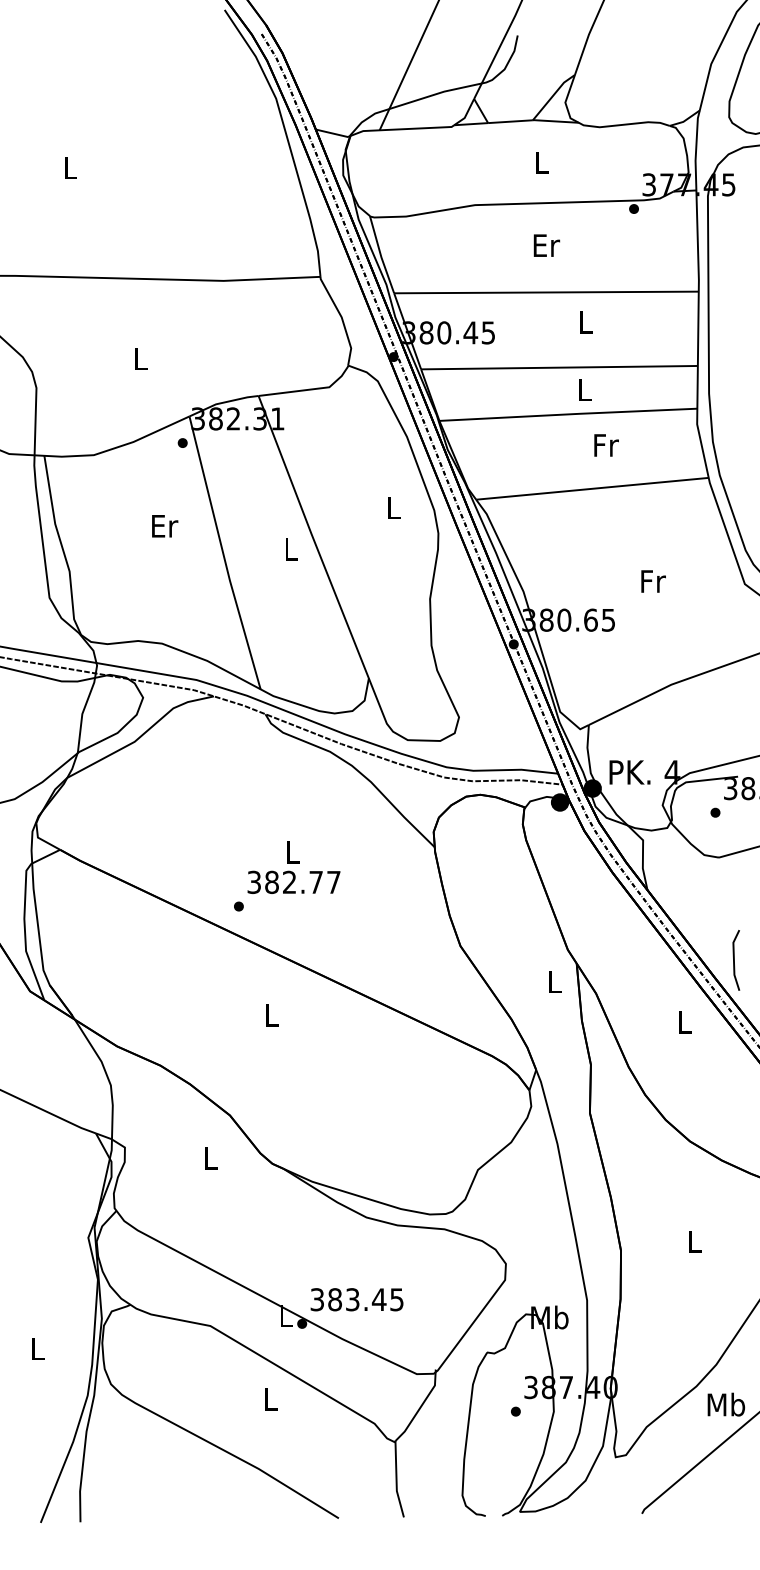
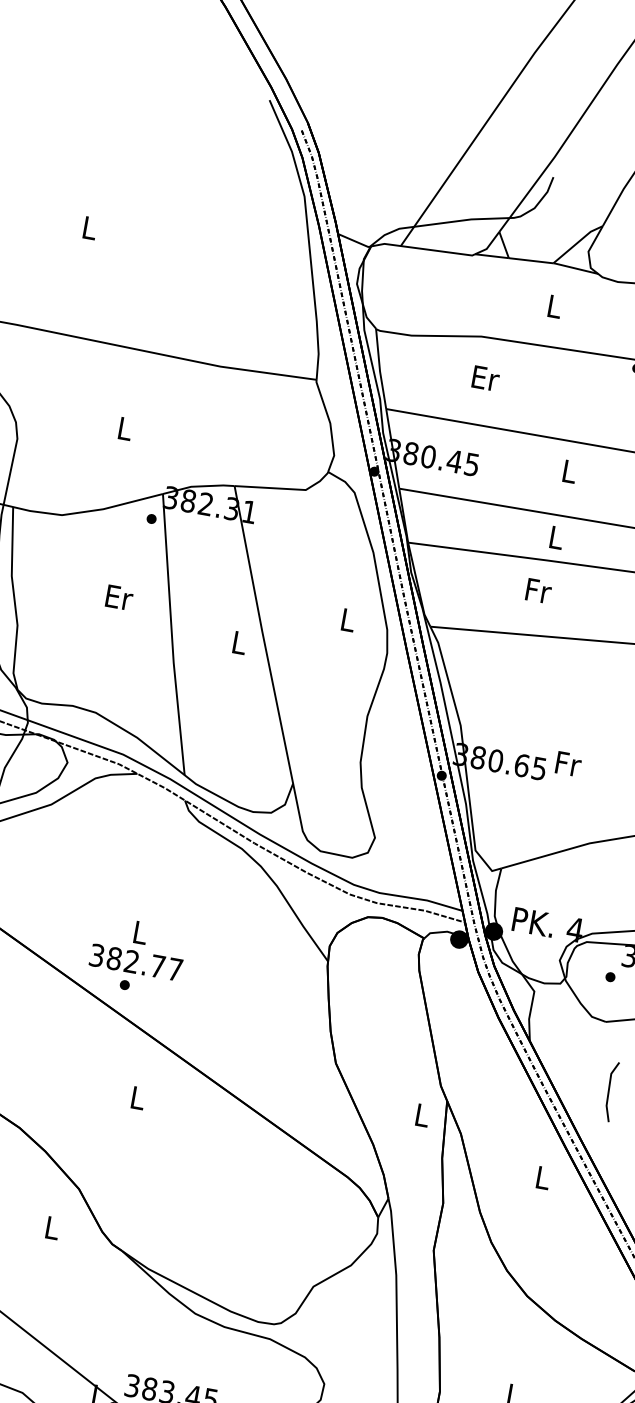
text: (546, 245) -> (485, 378), moved
text: (606, 445) -> (538, 591), moved
text: (653, 581) -> (568, 764), moved
text: (293, 867) -> (138, 947), moved
line: (734, 960) -> (609, 1091), moved

